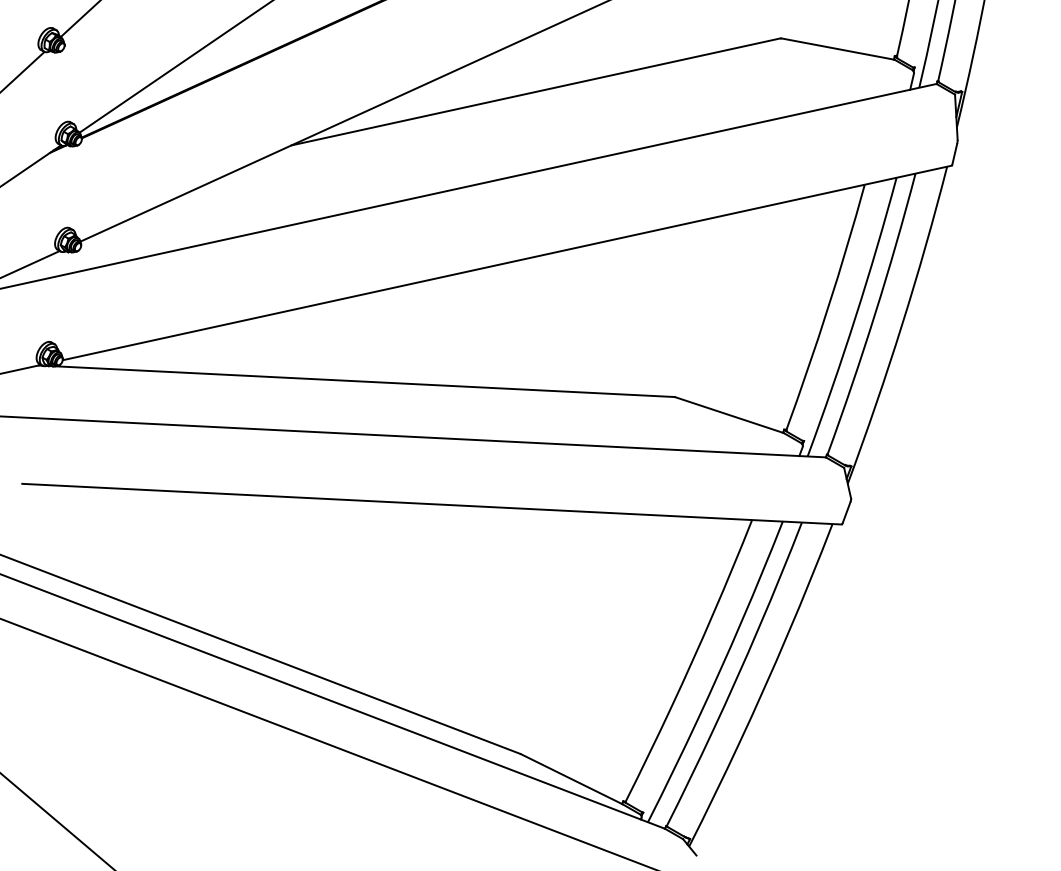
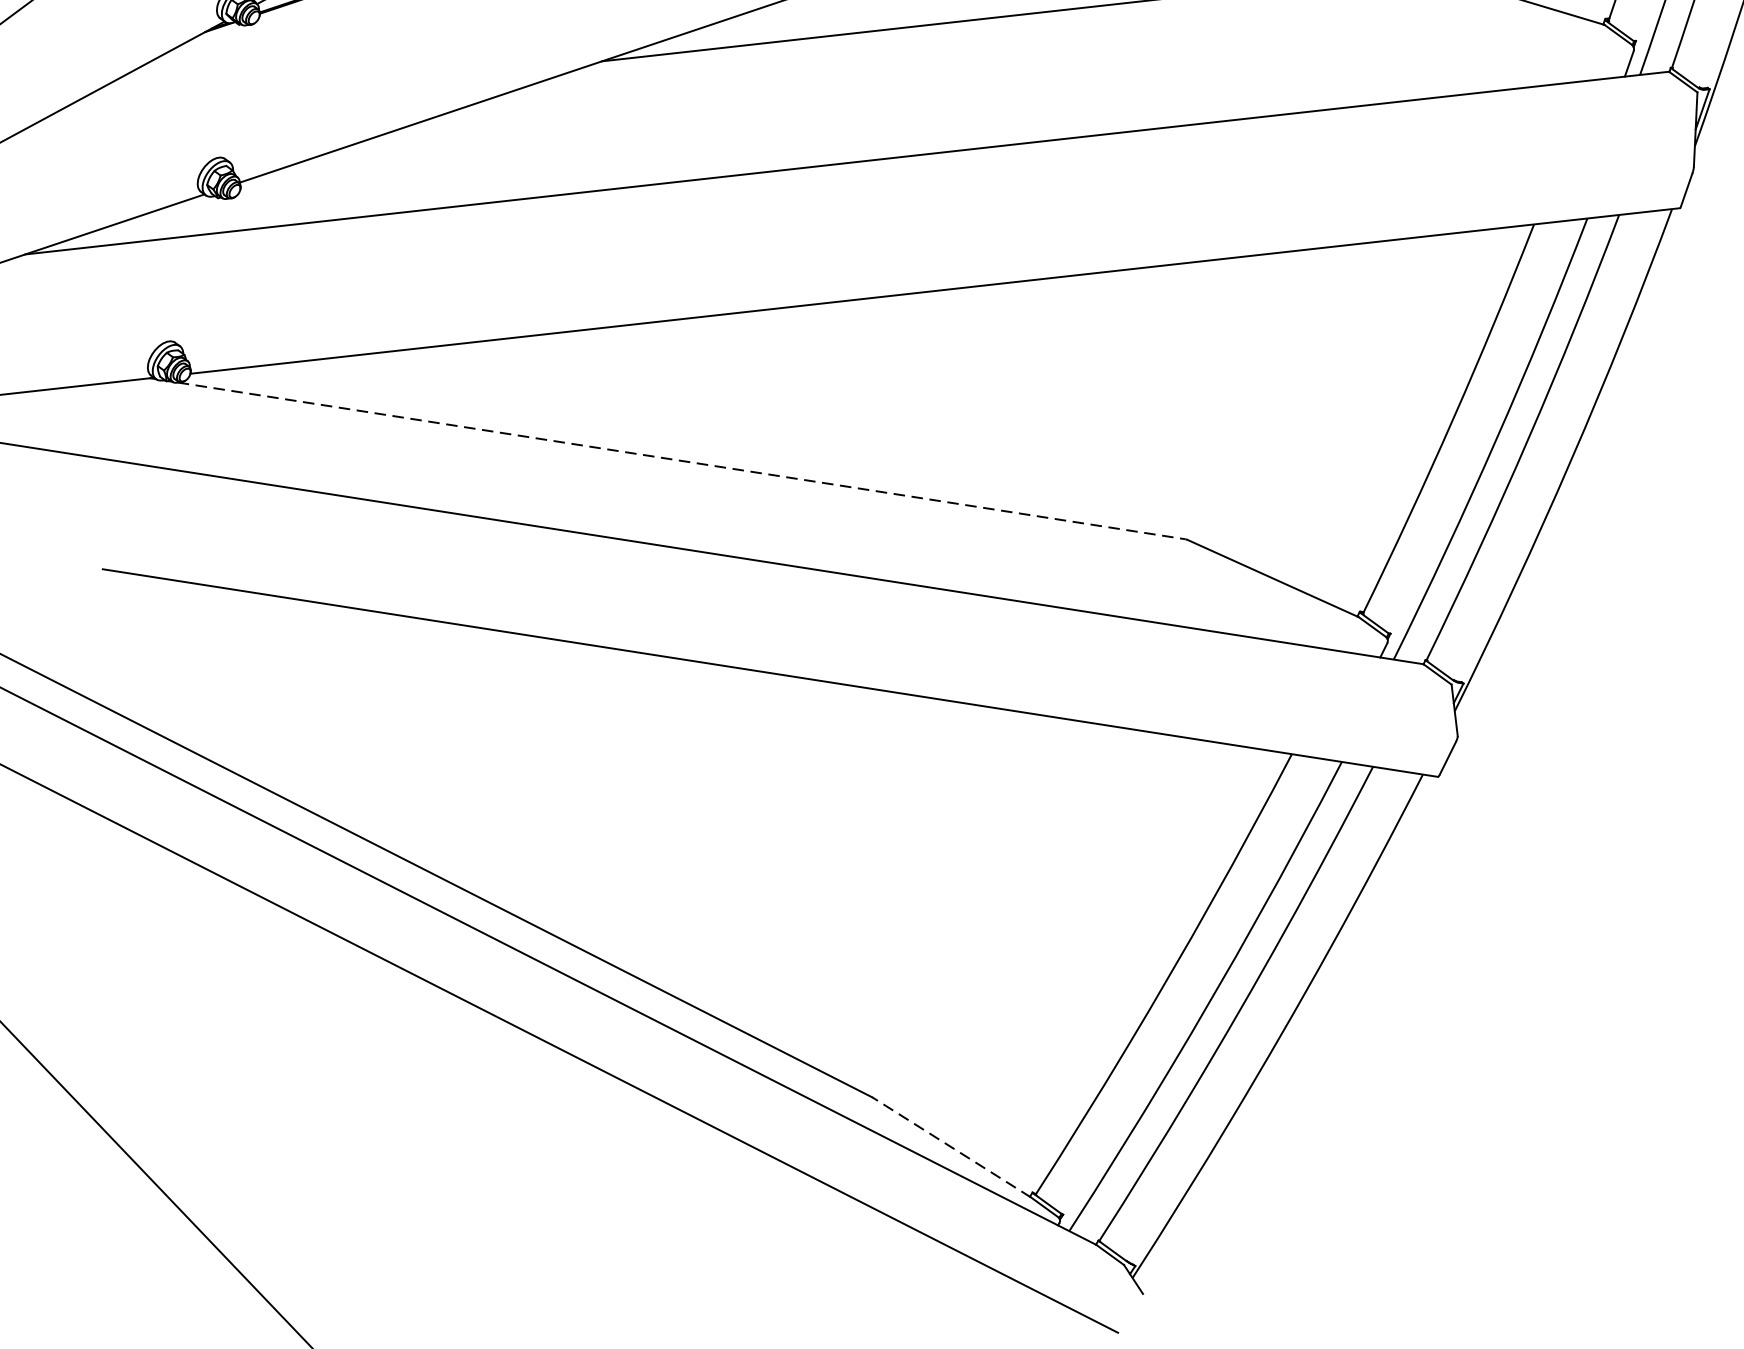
line: (364, 381) -> (680, 460), solid -> dashed
line: (571, 779) -> (951, 1147), solid -> dashed

